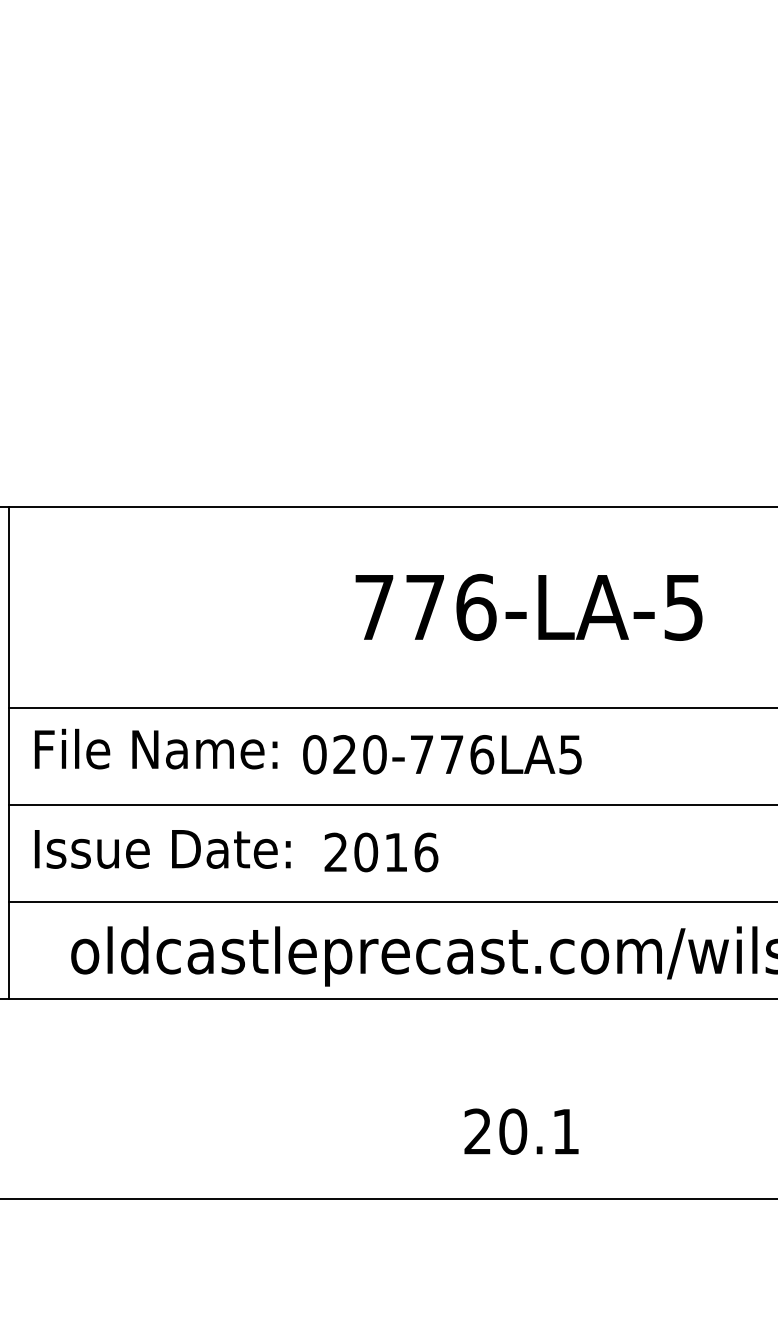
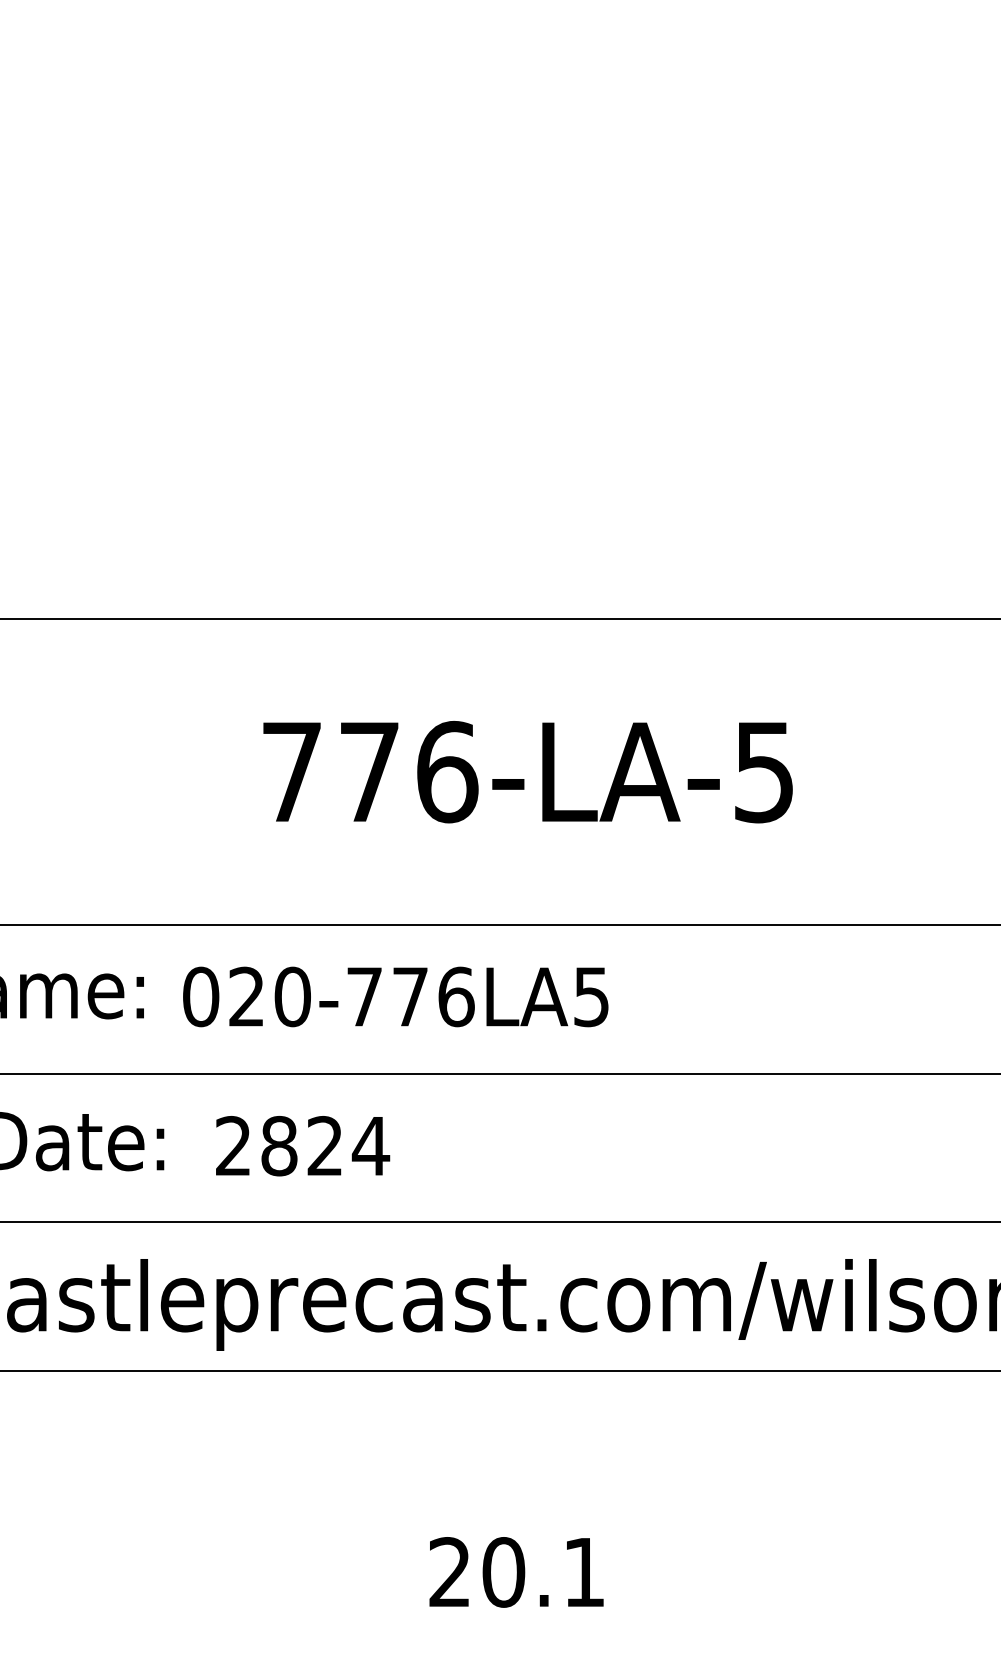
text: (396, 852) -> (325, 1146), 2016 -> 2824

